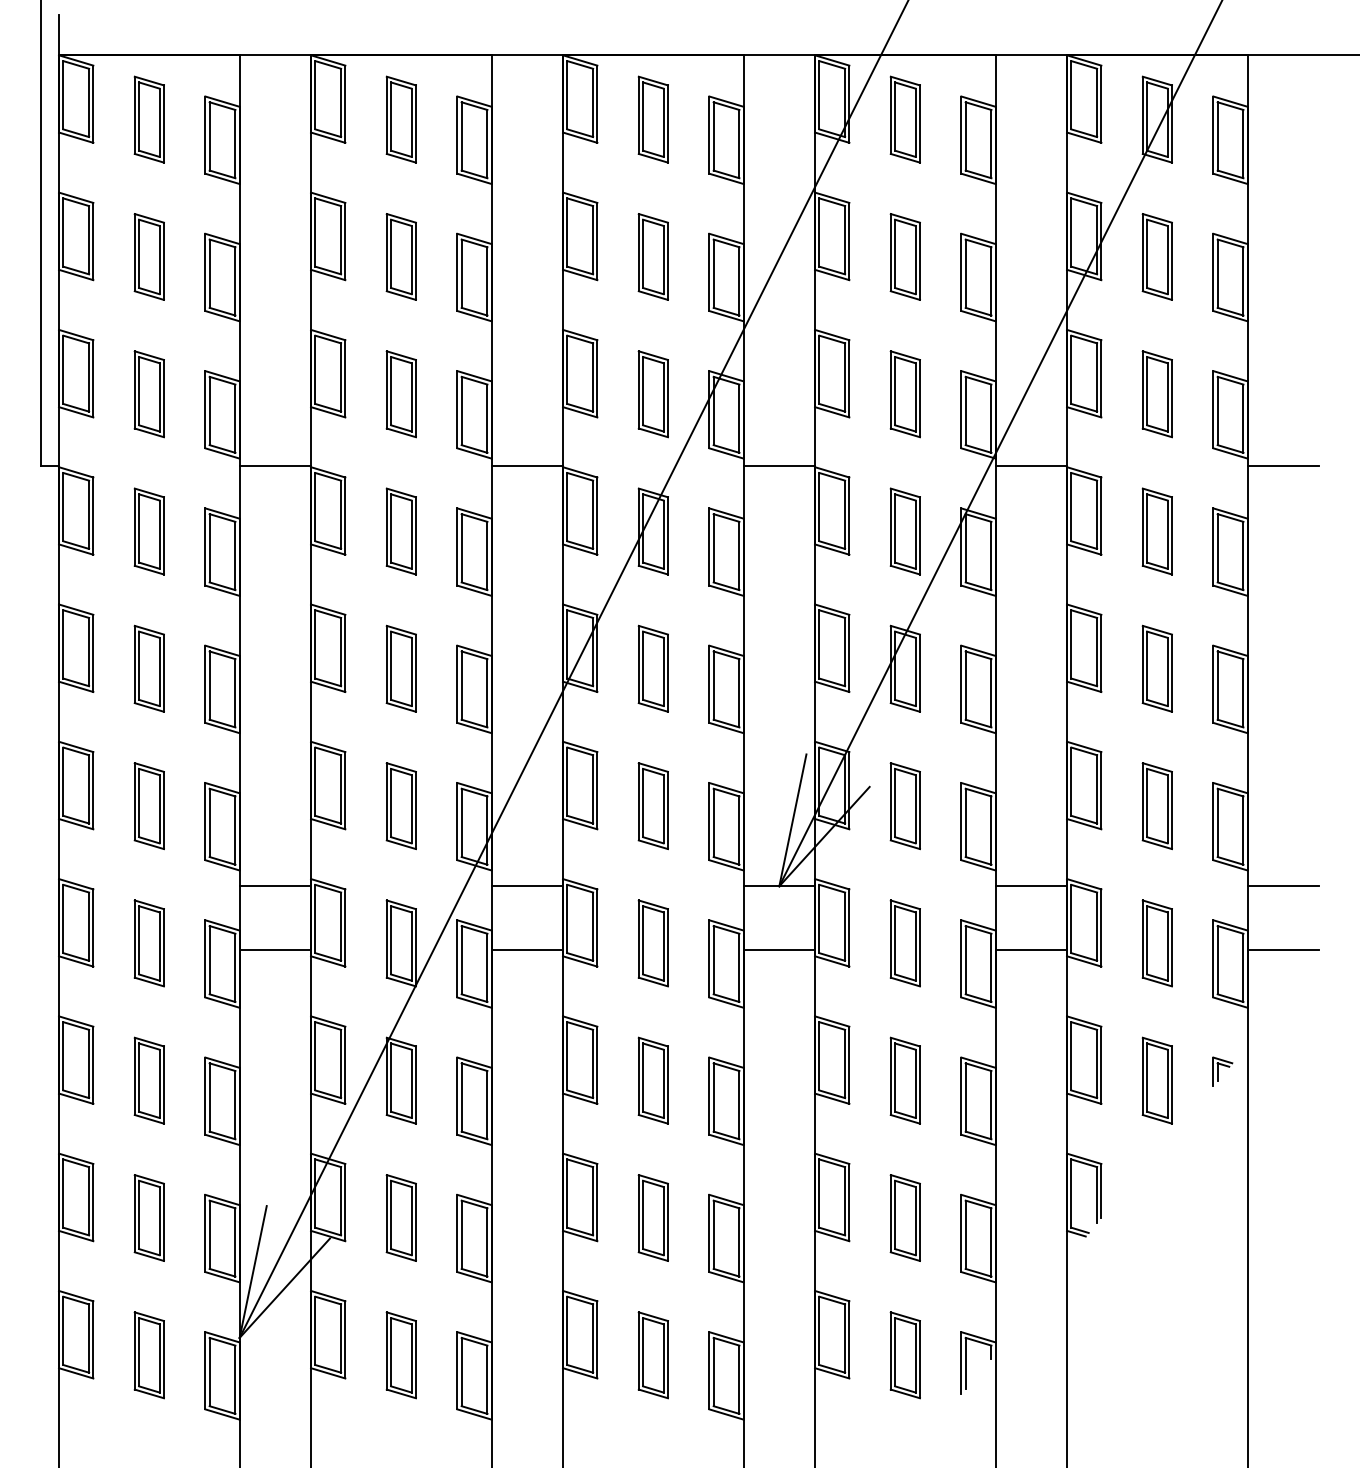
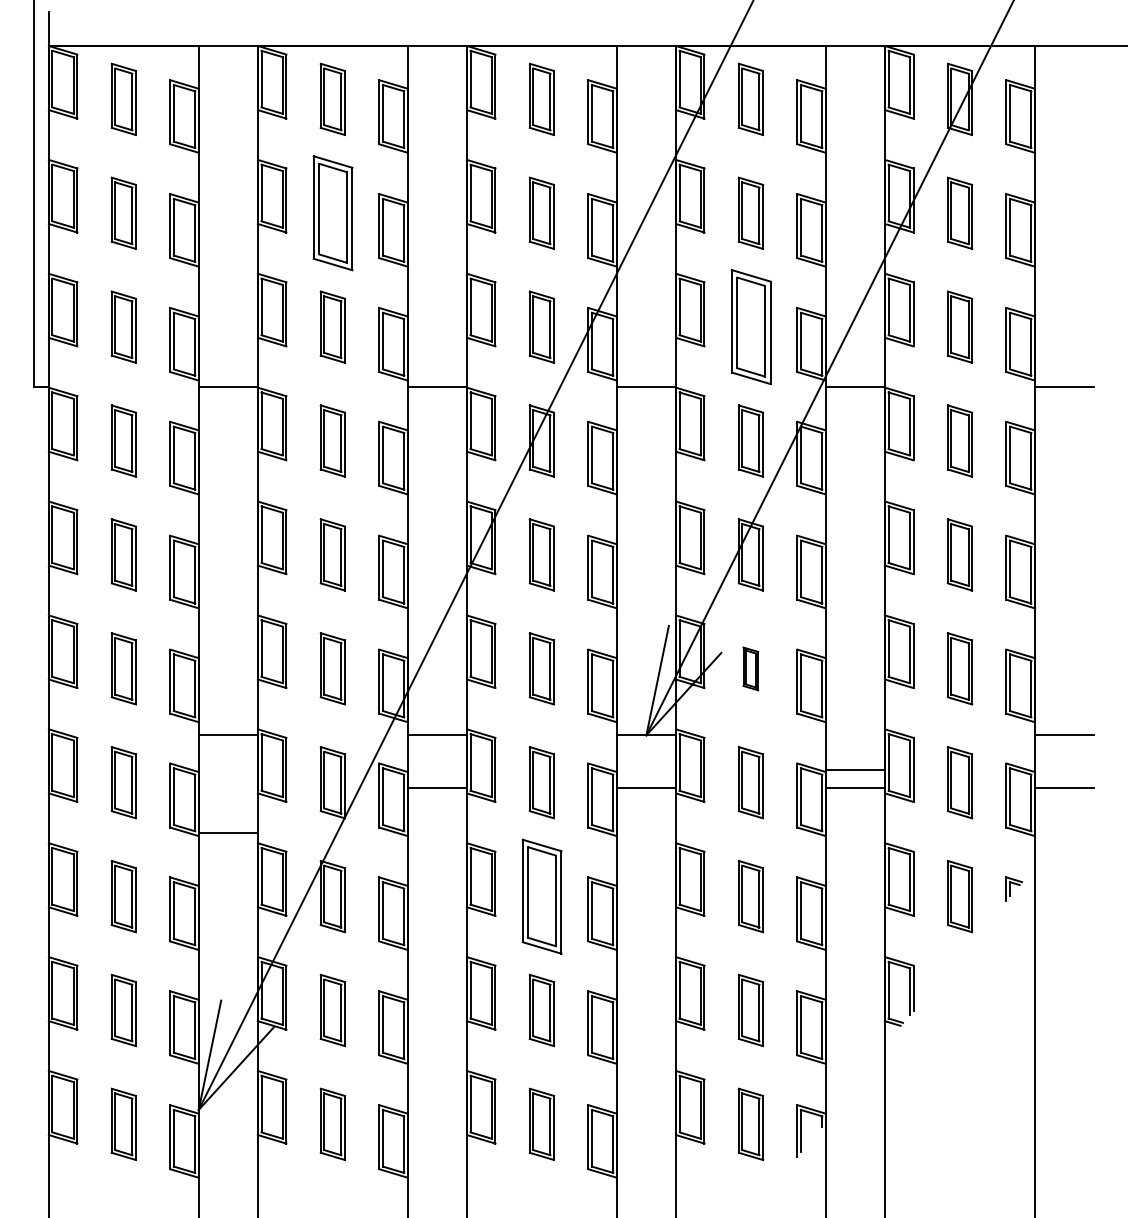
part: (400, 256) -> (332, 212), size x1.6
part: (904, 394) -> (750, 327), size x1.6
part: (904, 806) -> (750, 669), size x0.6
line: (1031, 886) -> (855, 770), moved
line: (275, 949) -> (228, 833), moved
part: (652, 1080) -> (541, 896), size x1.6

